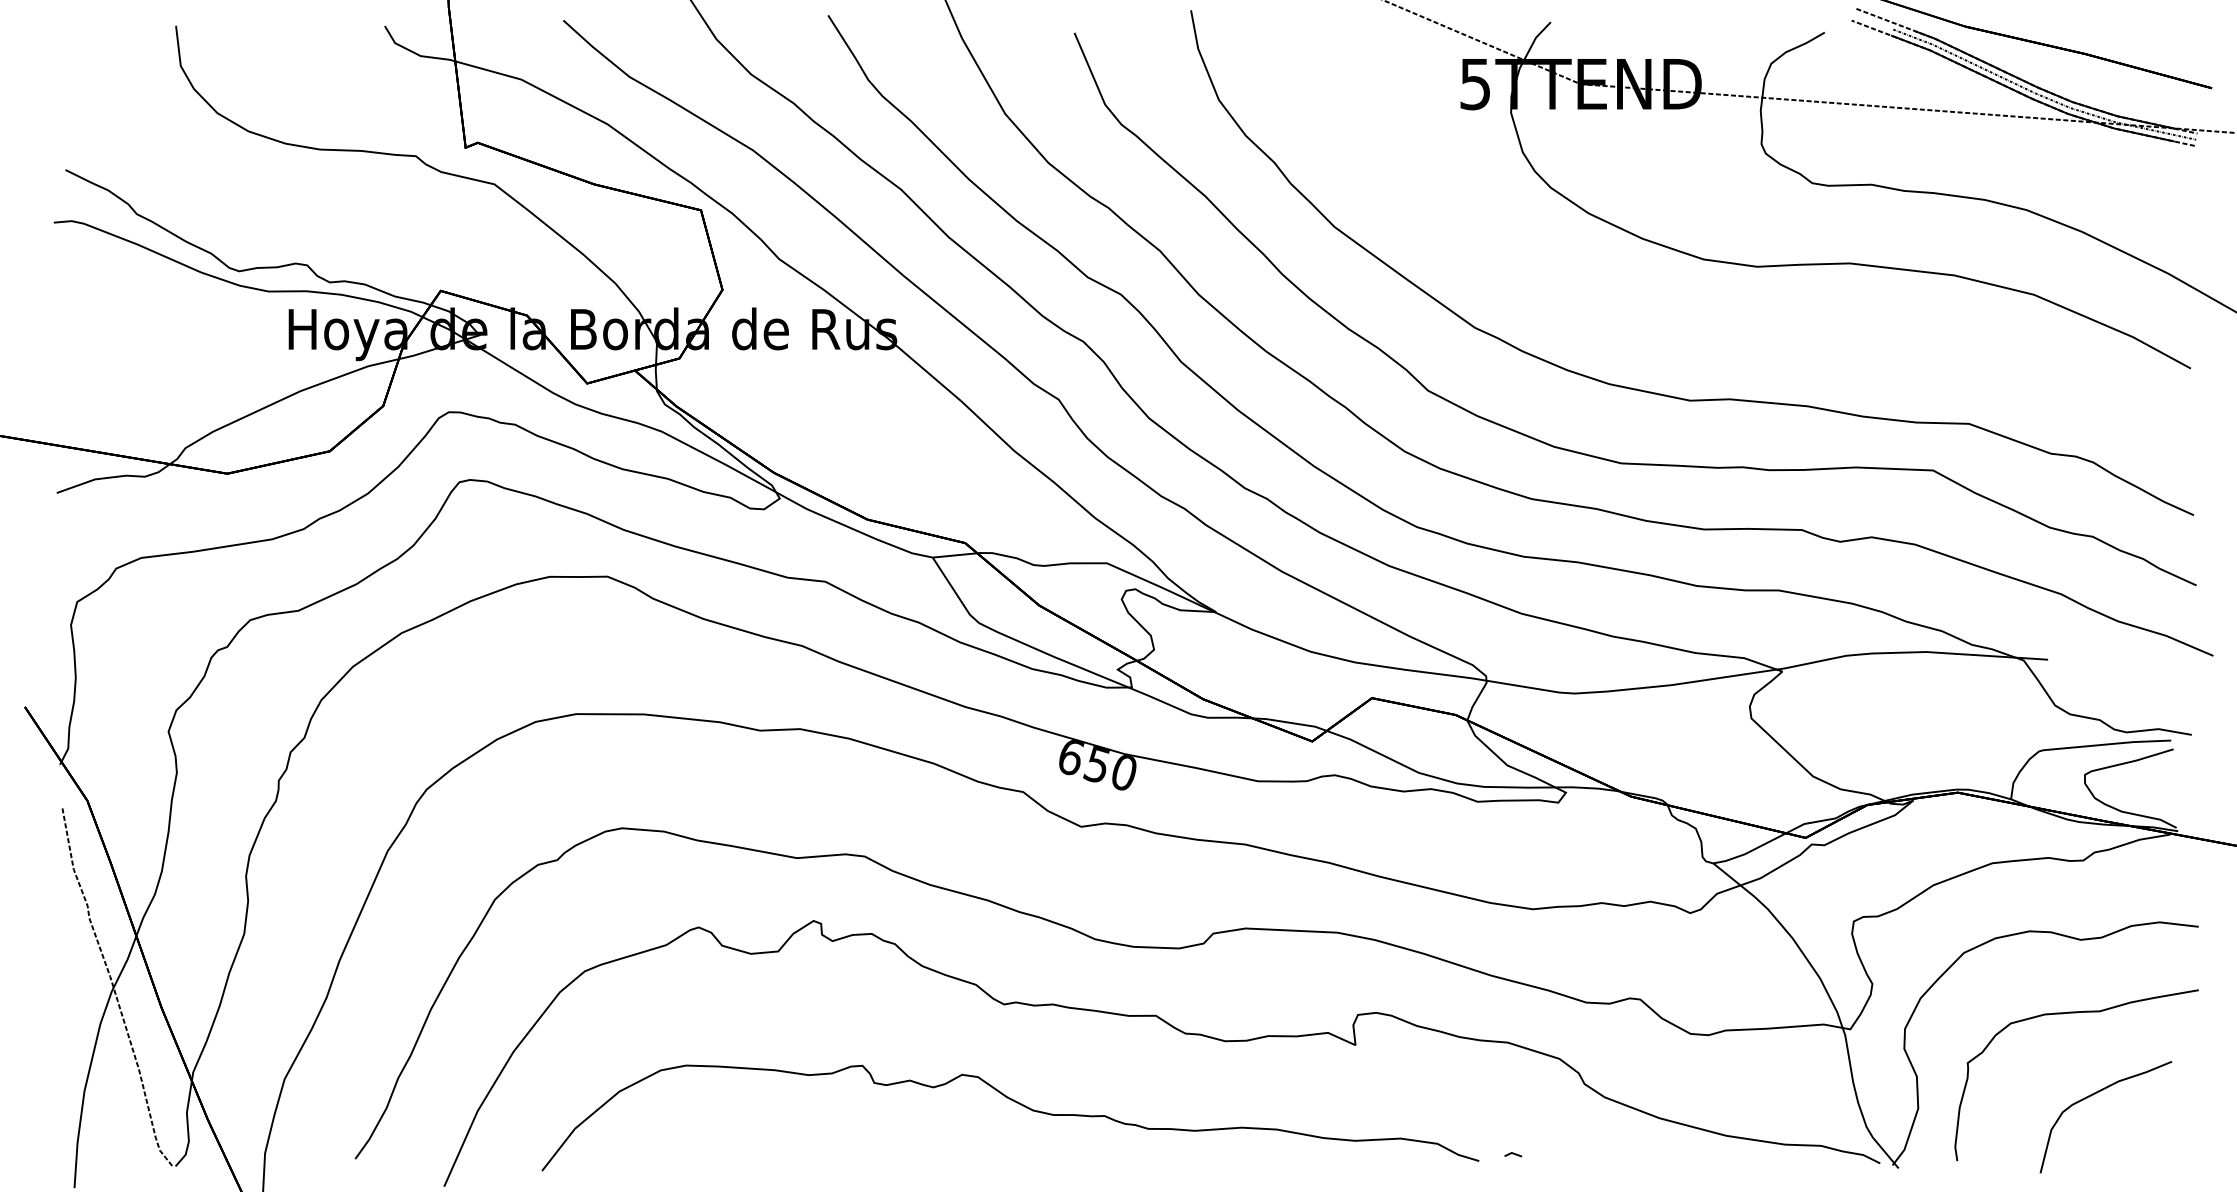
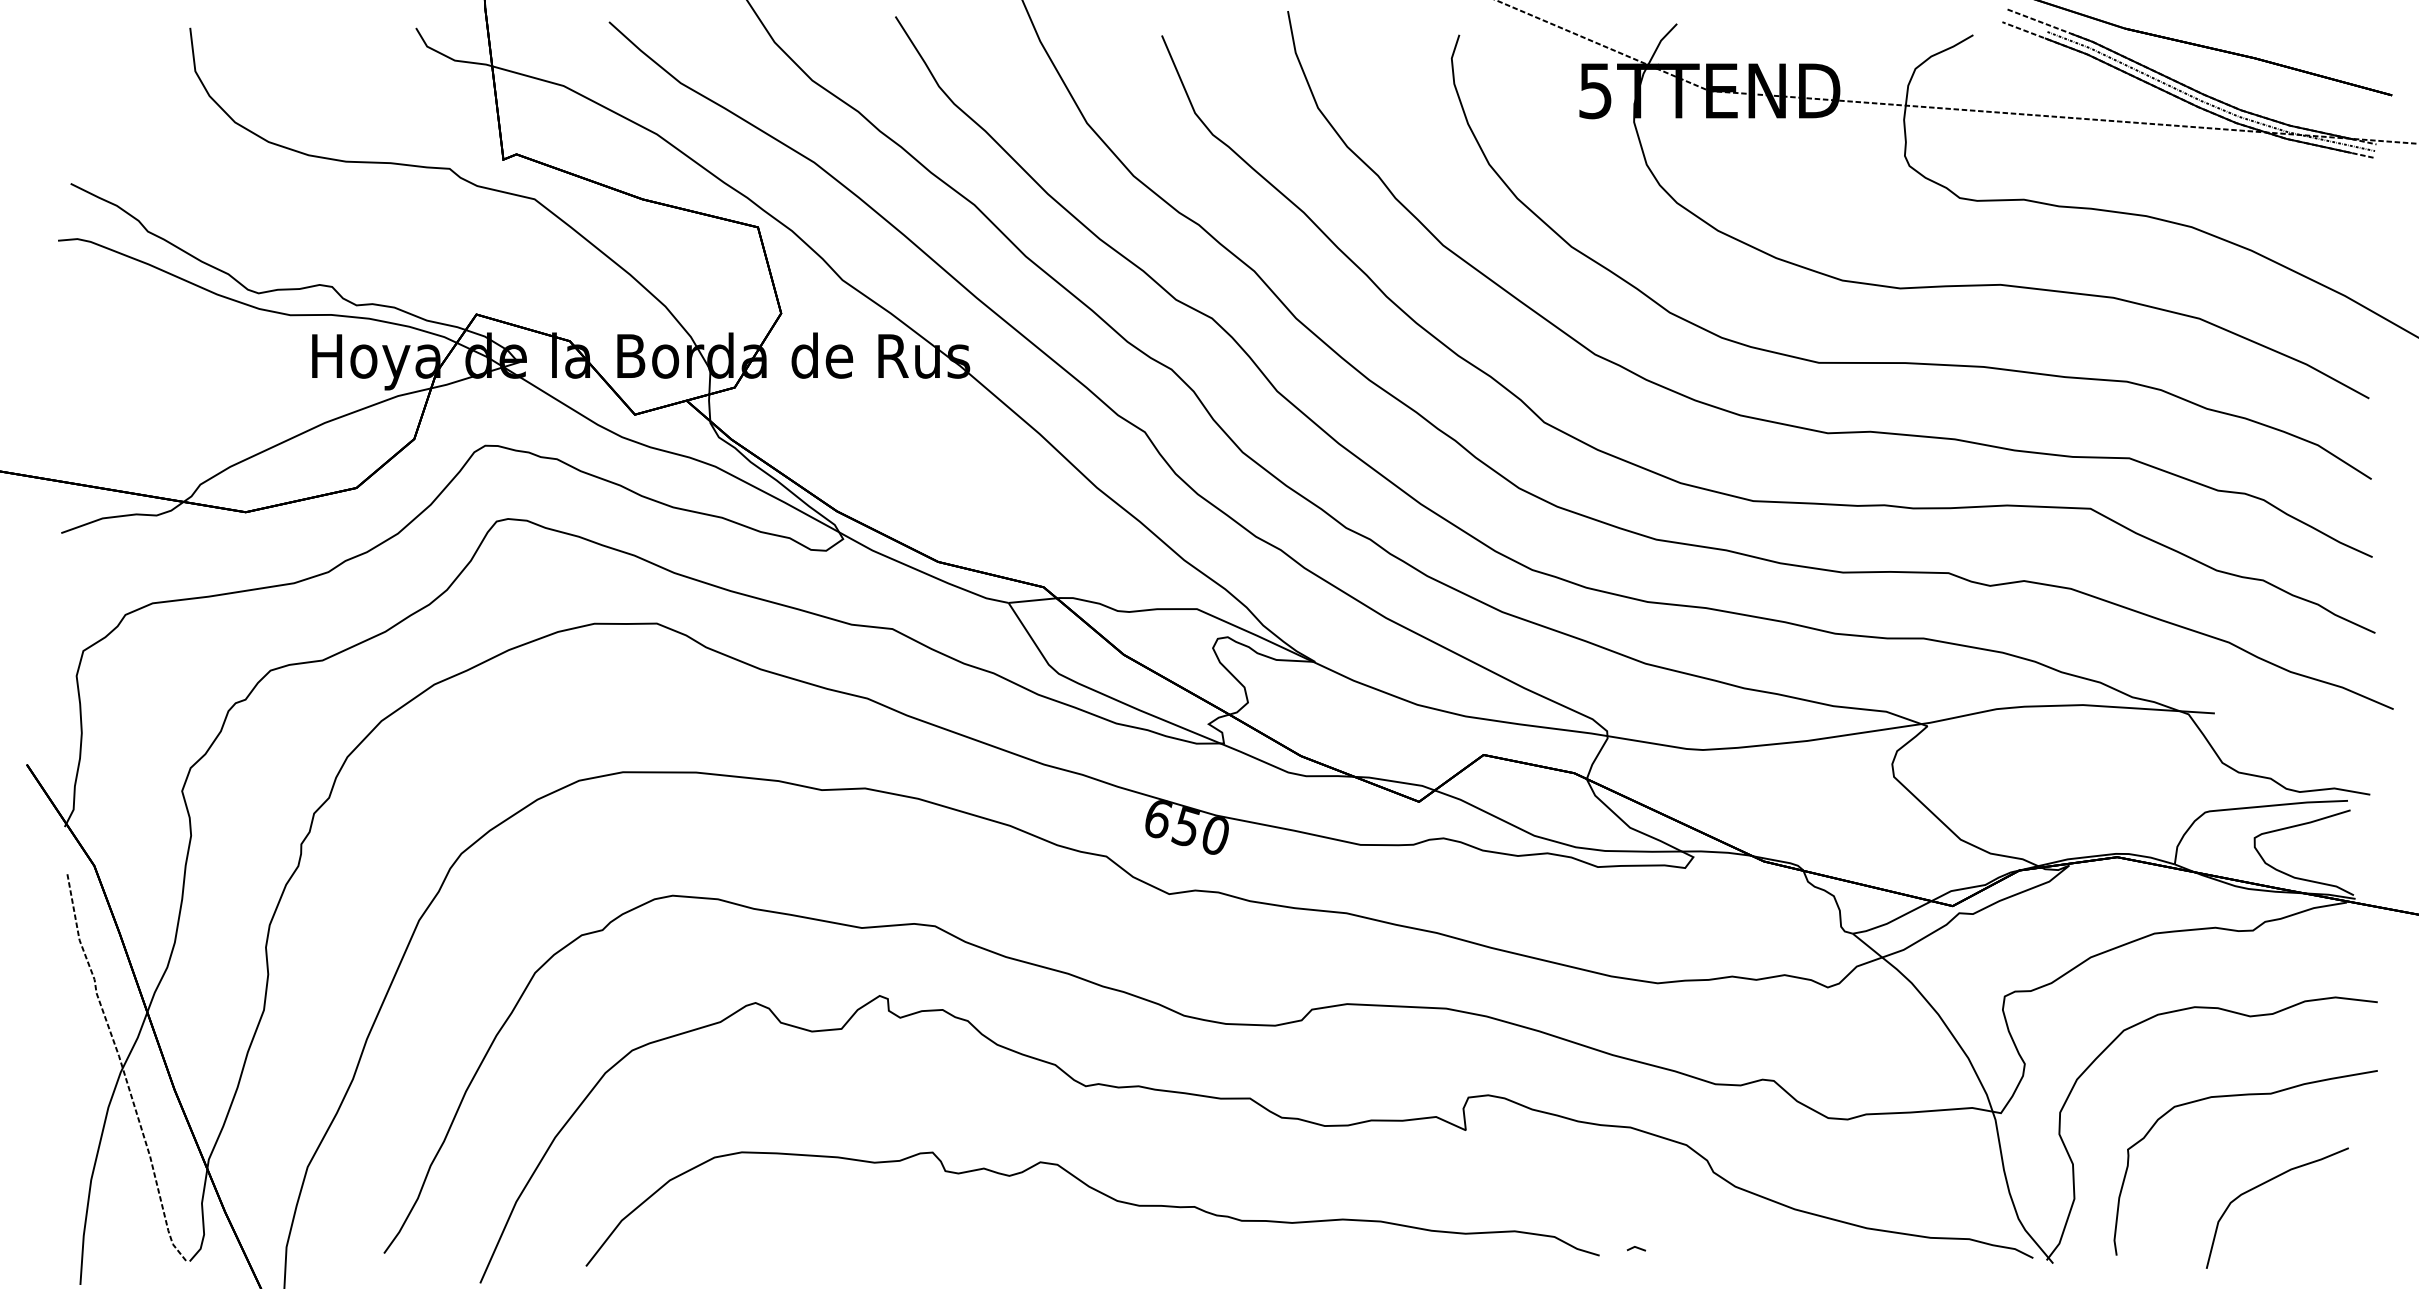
part: (1762, 334) -> (1905, 361), added

